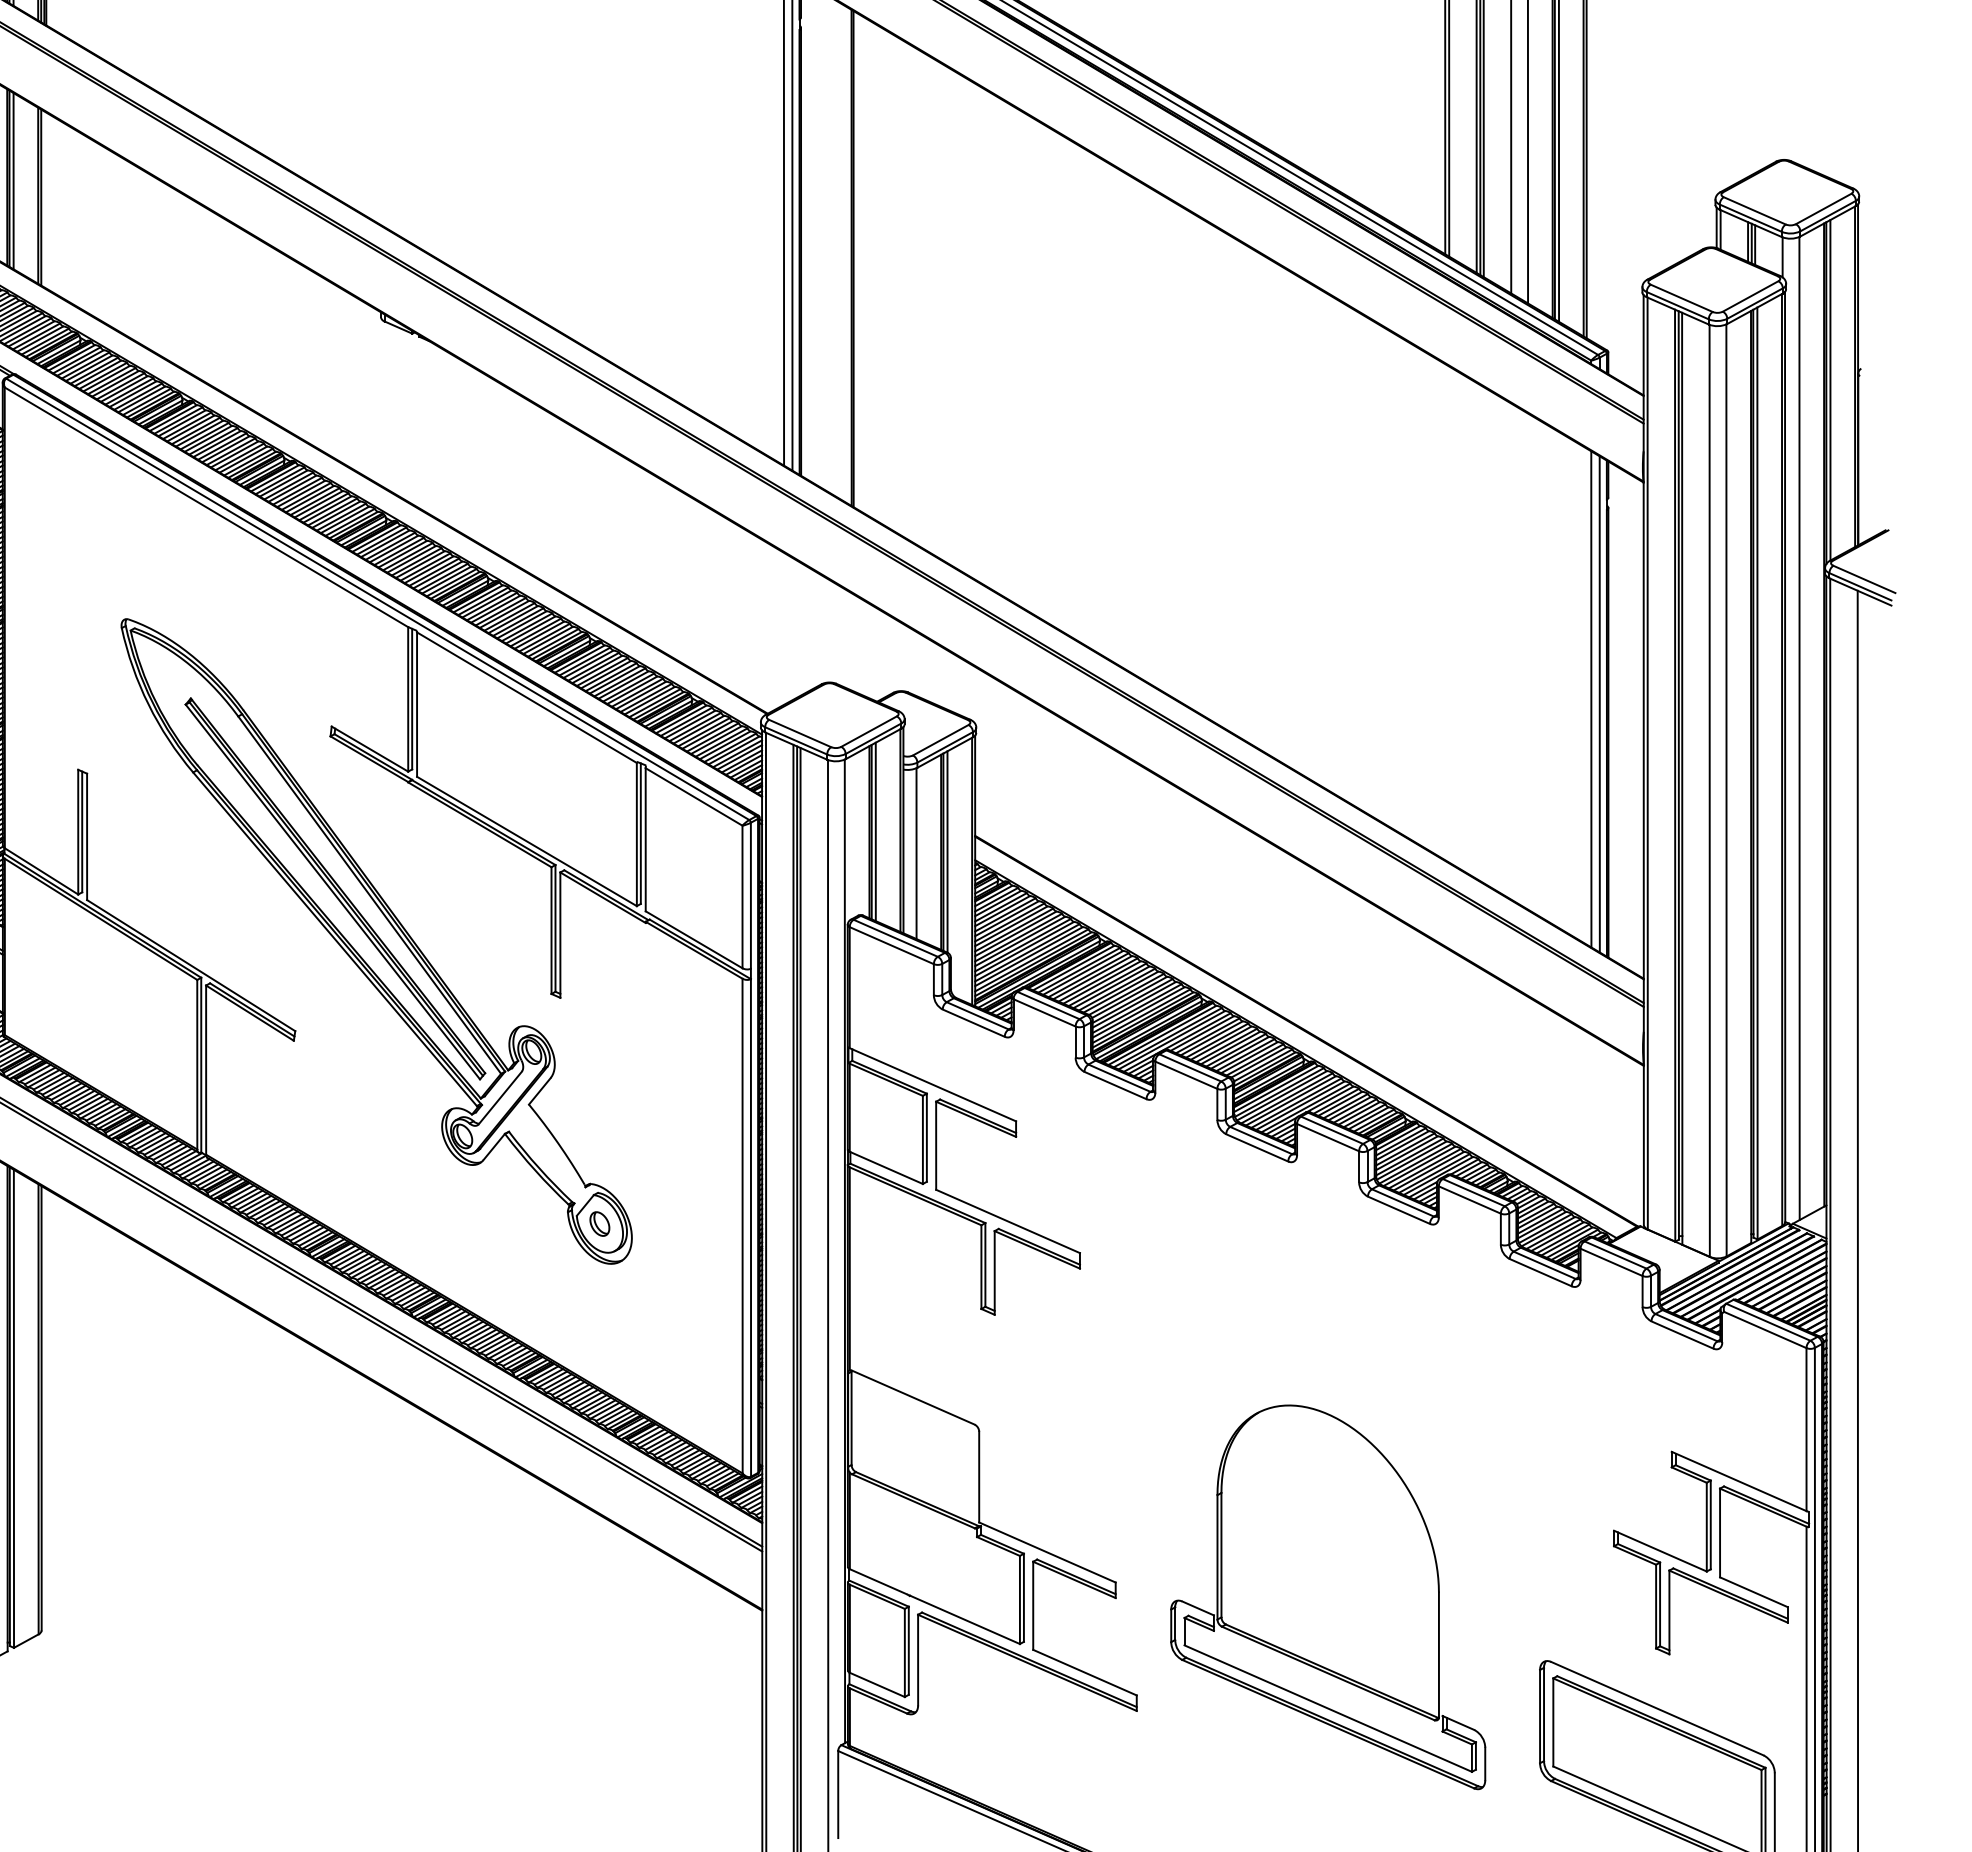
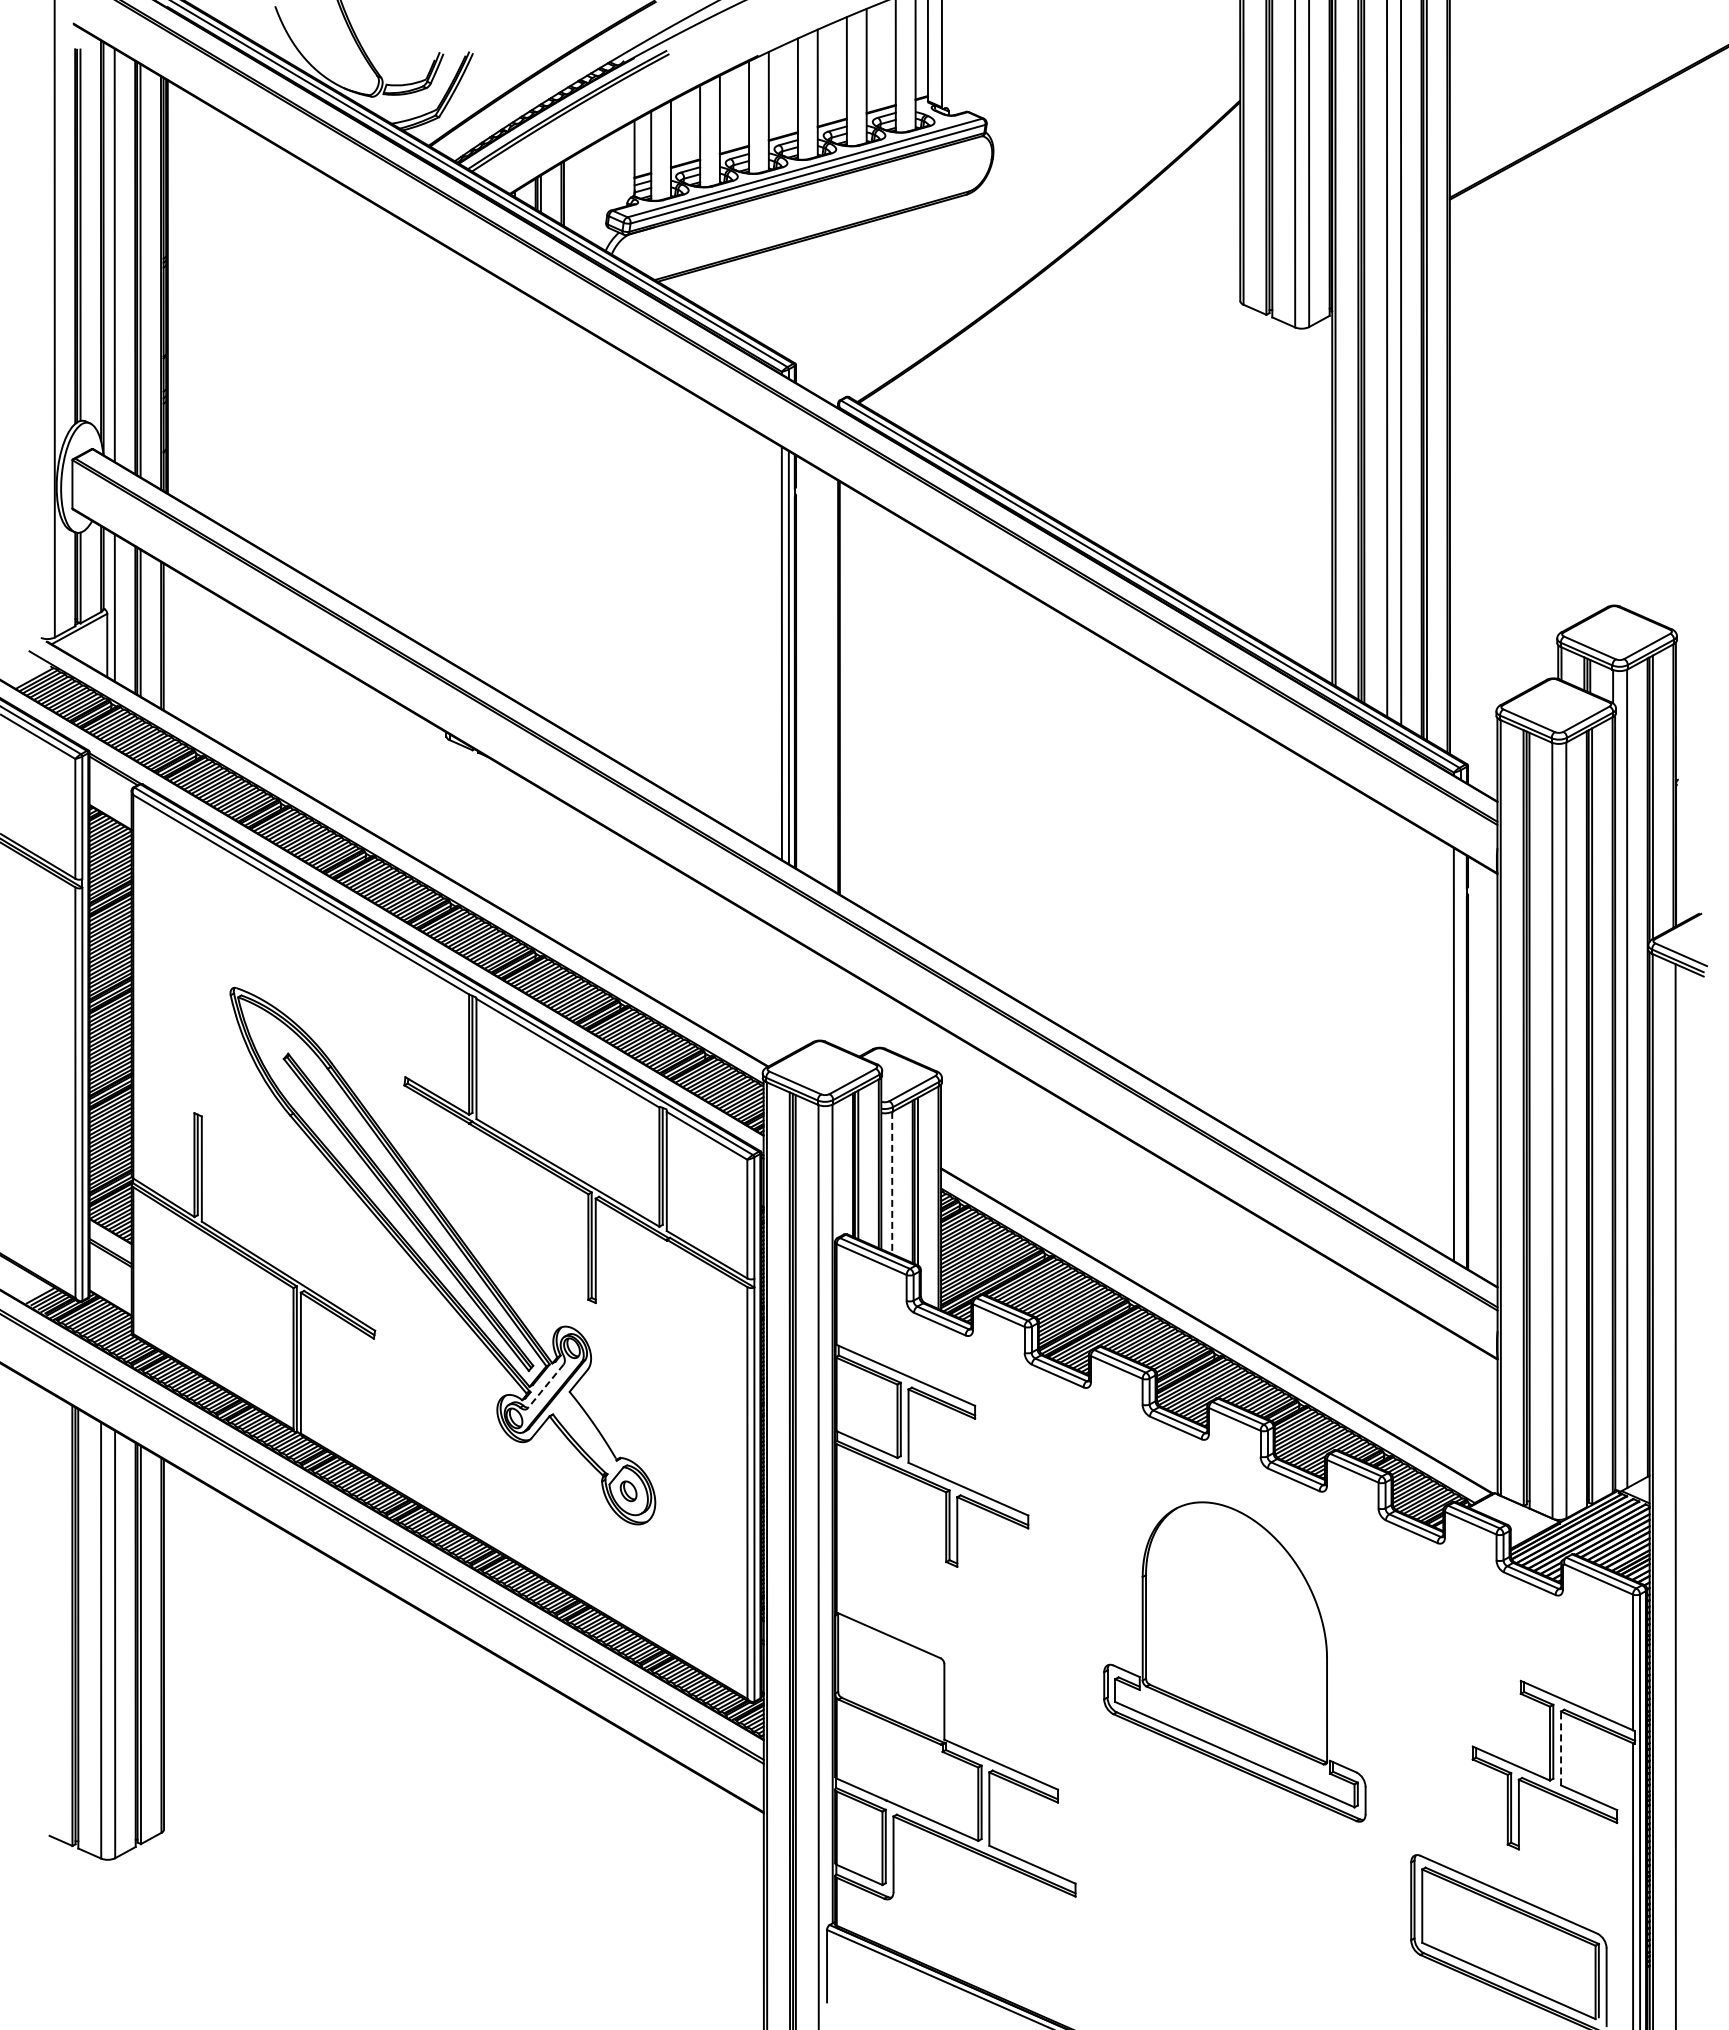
line: (1599, 704) -> (1460, 1058), removed
line: (916, 854) -> (892, 1183), solid -> dashed
line: (499, 1098) -> (545, 1386), solid -> dashed
line: (1720, 1533) -> (1561, 1748), solid -> dashed
part: (1327, 1596) -> (1234, 1661), moved

